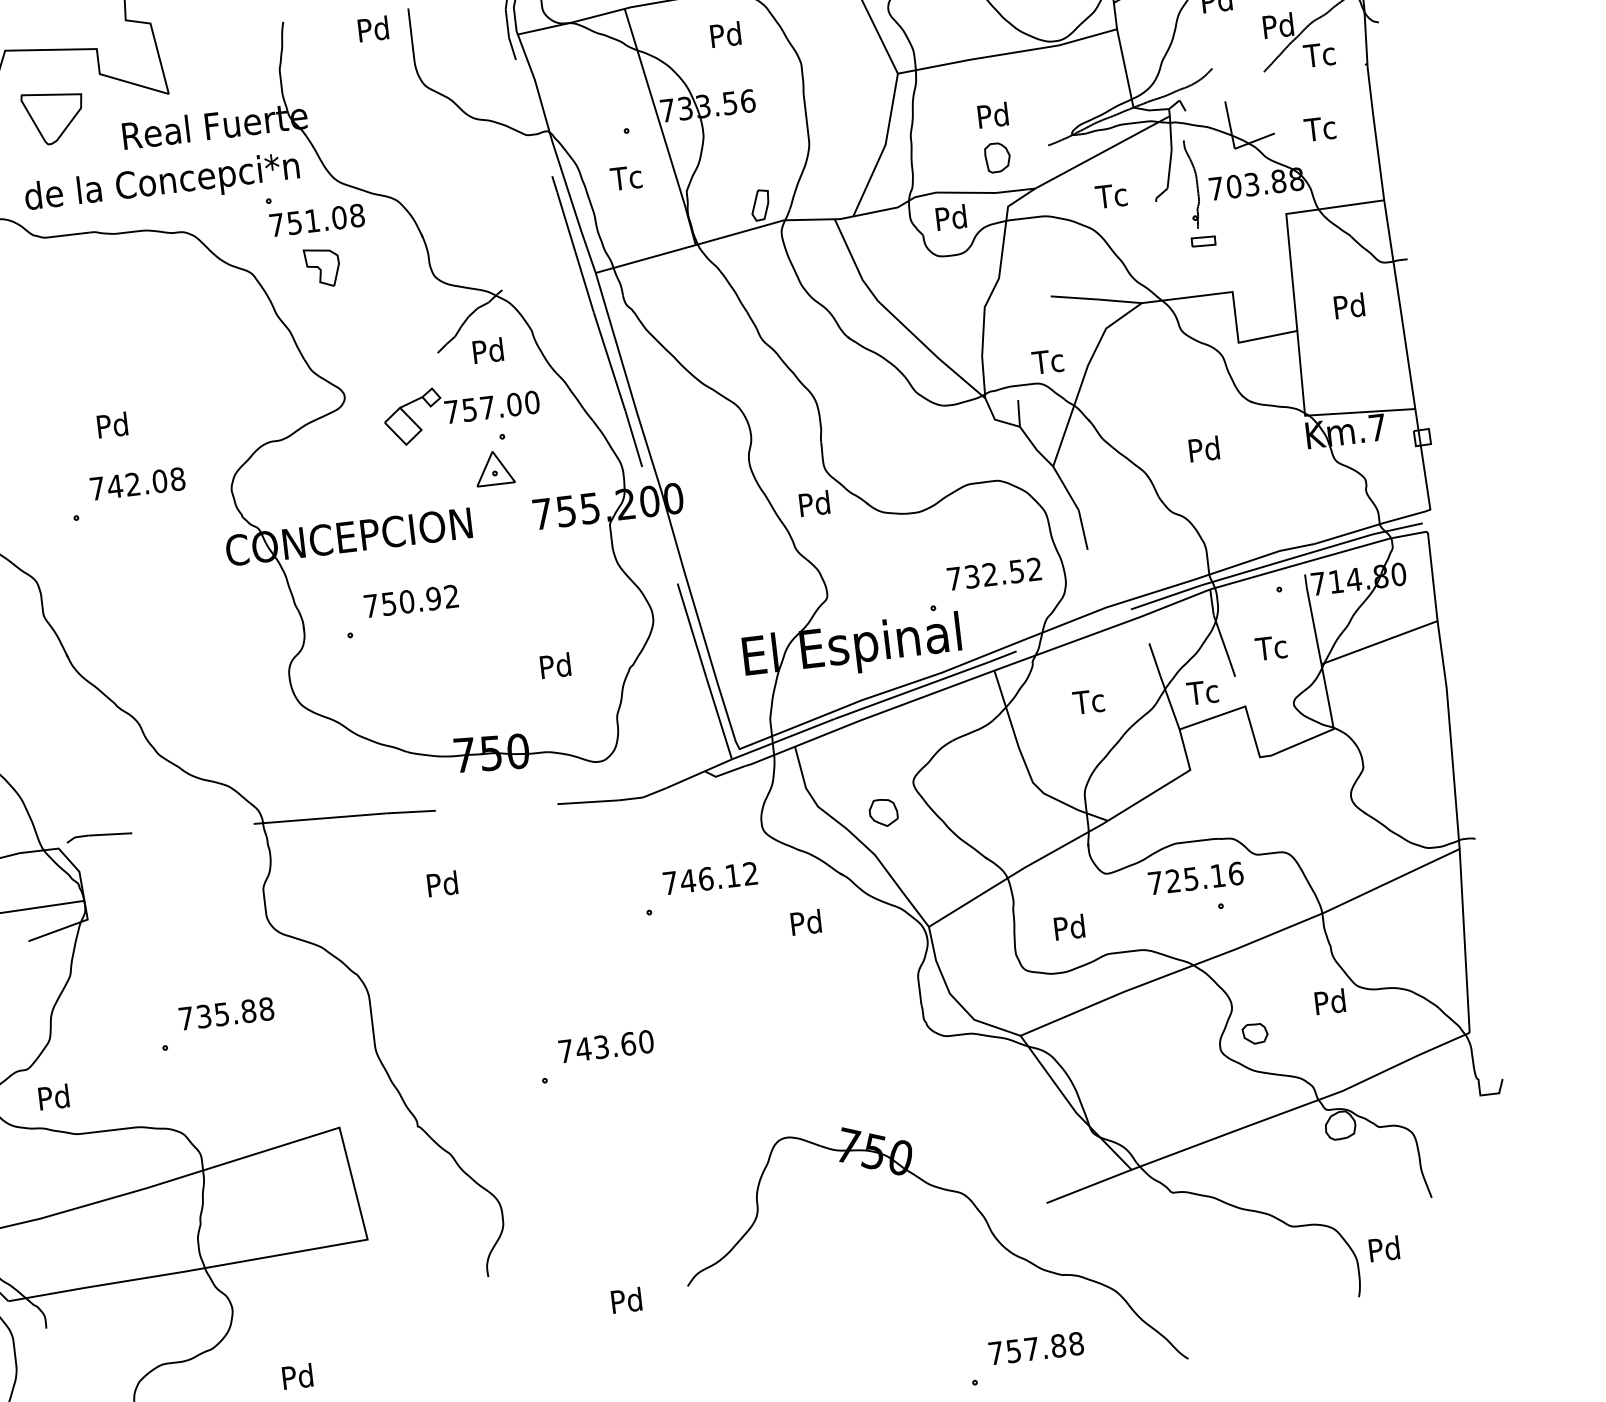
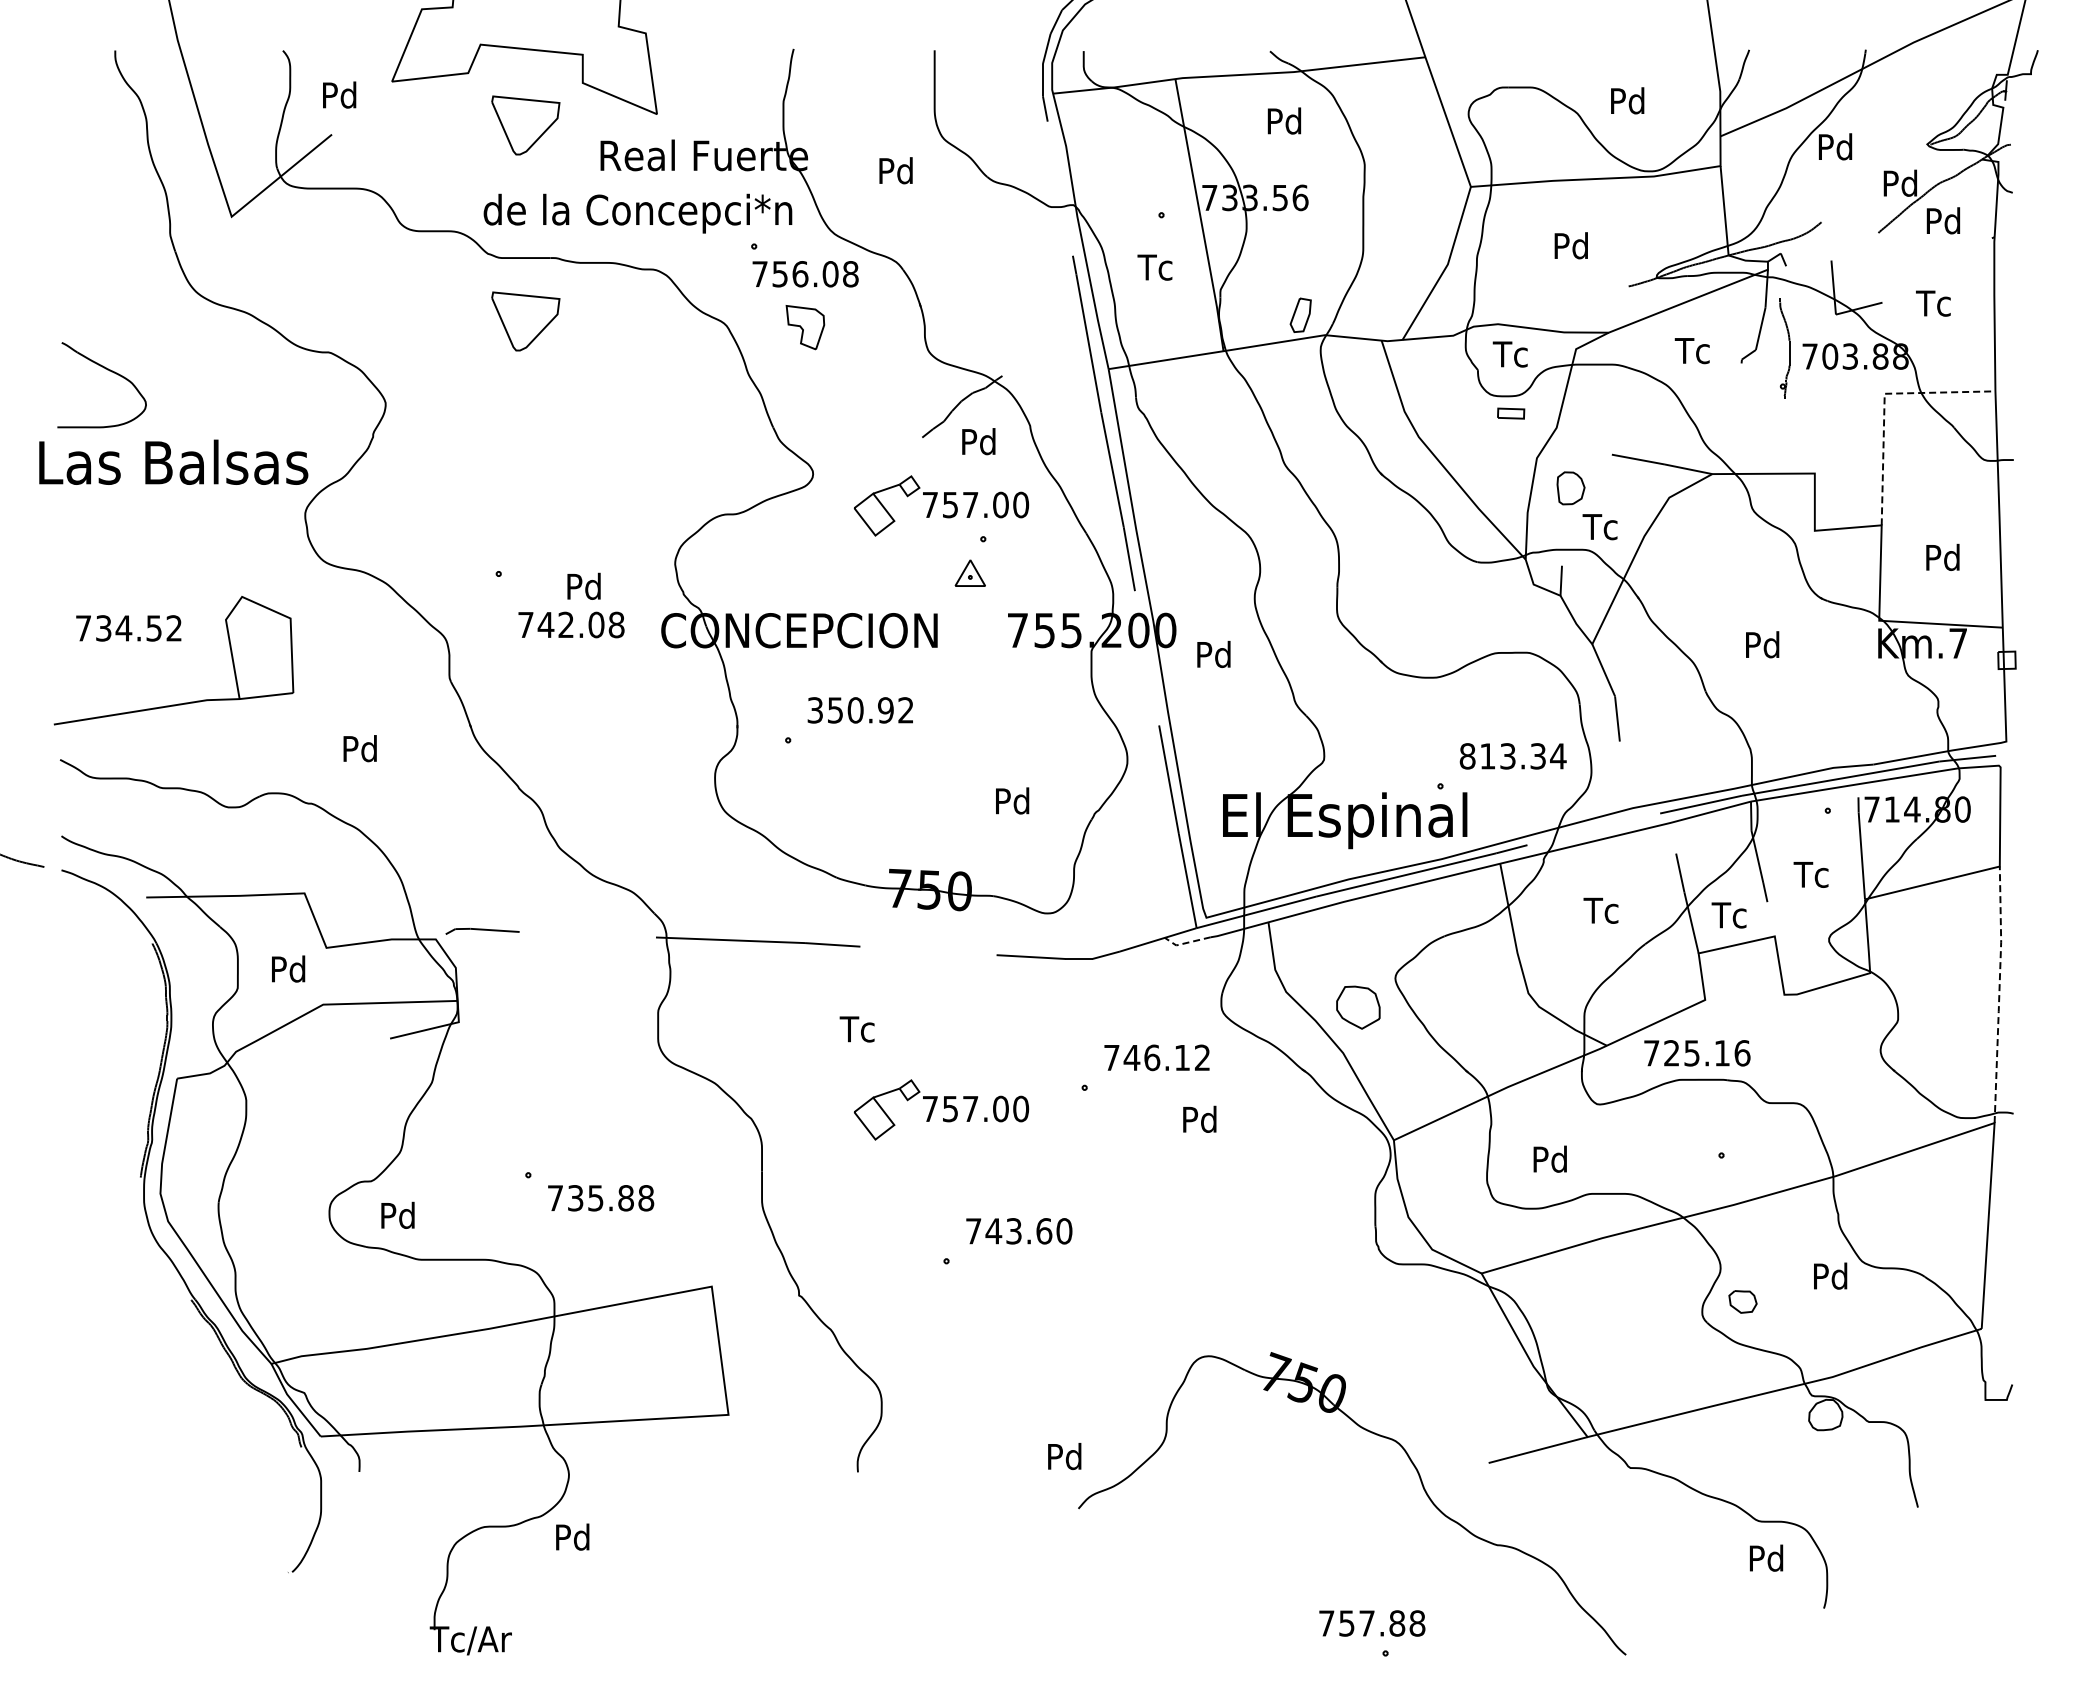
text: (372, 28) -> (895, 170), moved
text: (1319, 54) -> (1942, 220), Tc -> Pd
part: (997, 157) -> (1570, 488), moved
text: (949, 217) -> (1509, 353), Pd -> Tc
text: (312, 221) -> (800, 274), 751.08 -> 756.08
line: (1287, 222) -> (1884, 403), solid -> dashed
part: (1203, 241) -> (1511, 413), moved
part: (73, 291) -> (525, 321), added
text: (1348, 305) -> (1942, 556), moved
text: (111, 424) -> (583, 585), moved
part: (494, 468) -> (970, 573), size x0.7
text: (137, 483) -> (571, 624), moved
text: (814, 503) -> (1213, 654), moved
text: (994, 574) -> (1512, 756), 732.52 -> 813.34
text: (370, 606) -> (814, 710), 750.92 -> 350.92
line: (1450, 734) -> (1999, 994), solid -> dashed
line: (723, 774) -> (1185, 943), solid -> dashed
part: (883, 812) -> (1358, 1007), size x1.4
text: (1196, 878) -> (1697, 1053), moved
text: (440, 883) -> (856, 1028), Pd -> Tc
text: (805, 921) -> (1199, 1118), moved
part: (524, 946) -> (941, 1109), added
text: (227, 1014) -> (601, 1198), moved
text: (1384, 1248) -> (1766, 1557), moved
text: (626, 1300) -> (1064, 1456), moved
text: (1036, 1348) -> (1372, 1623), moved
text: (297, 1376) -> (572, 1536), moved

